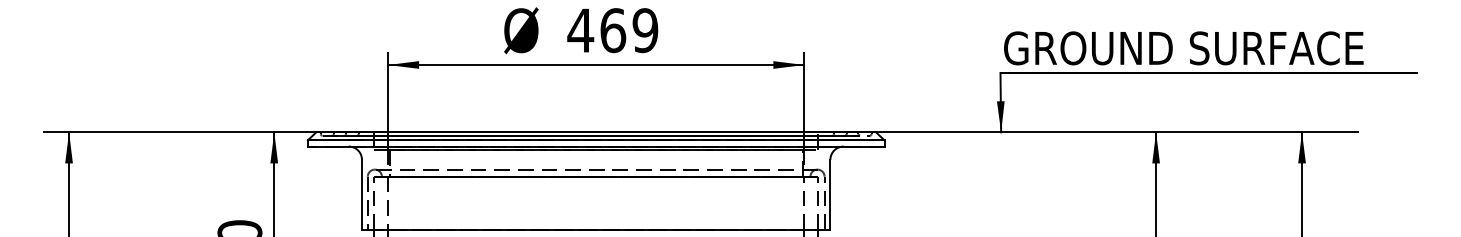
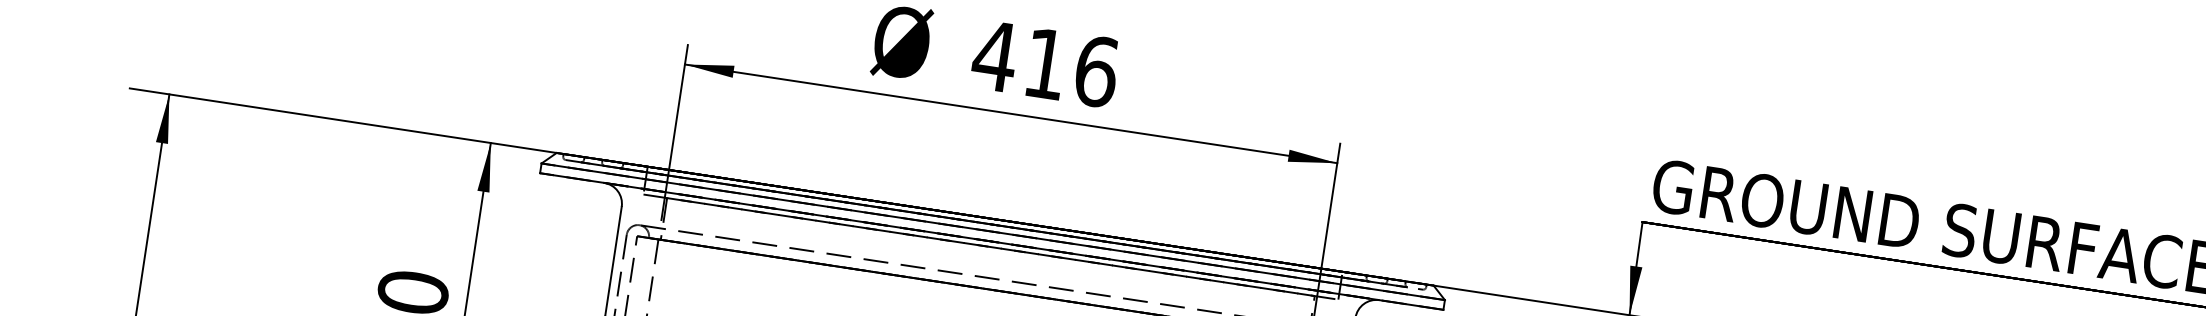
text: (629, 30) -> (1071, 67), 469 -> 416

